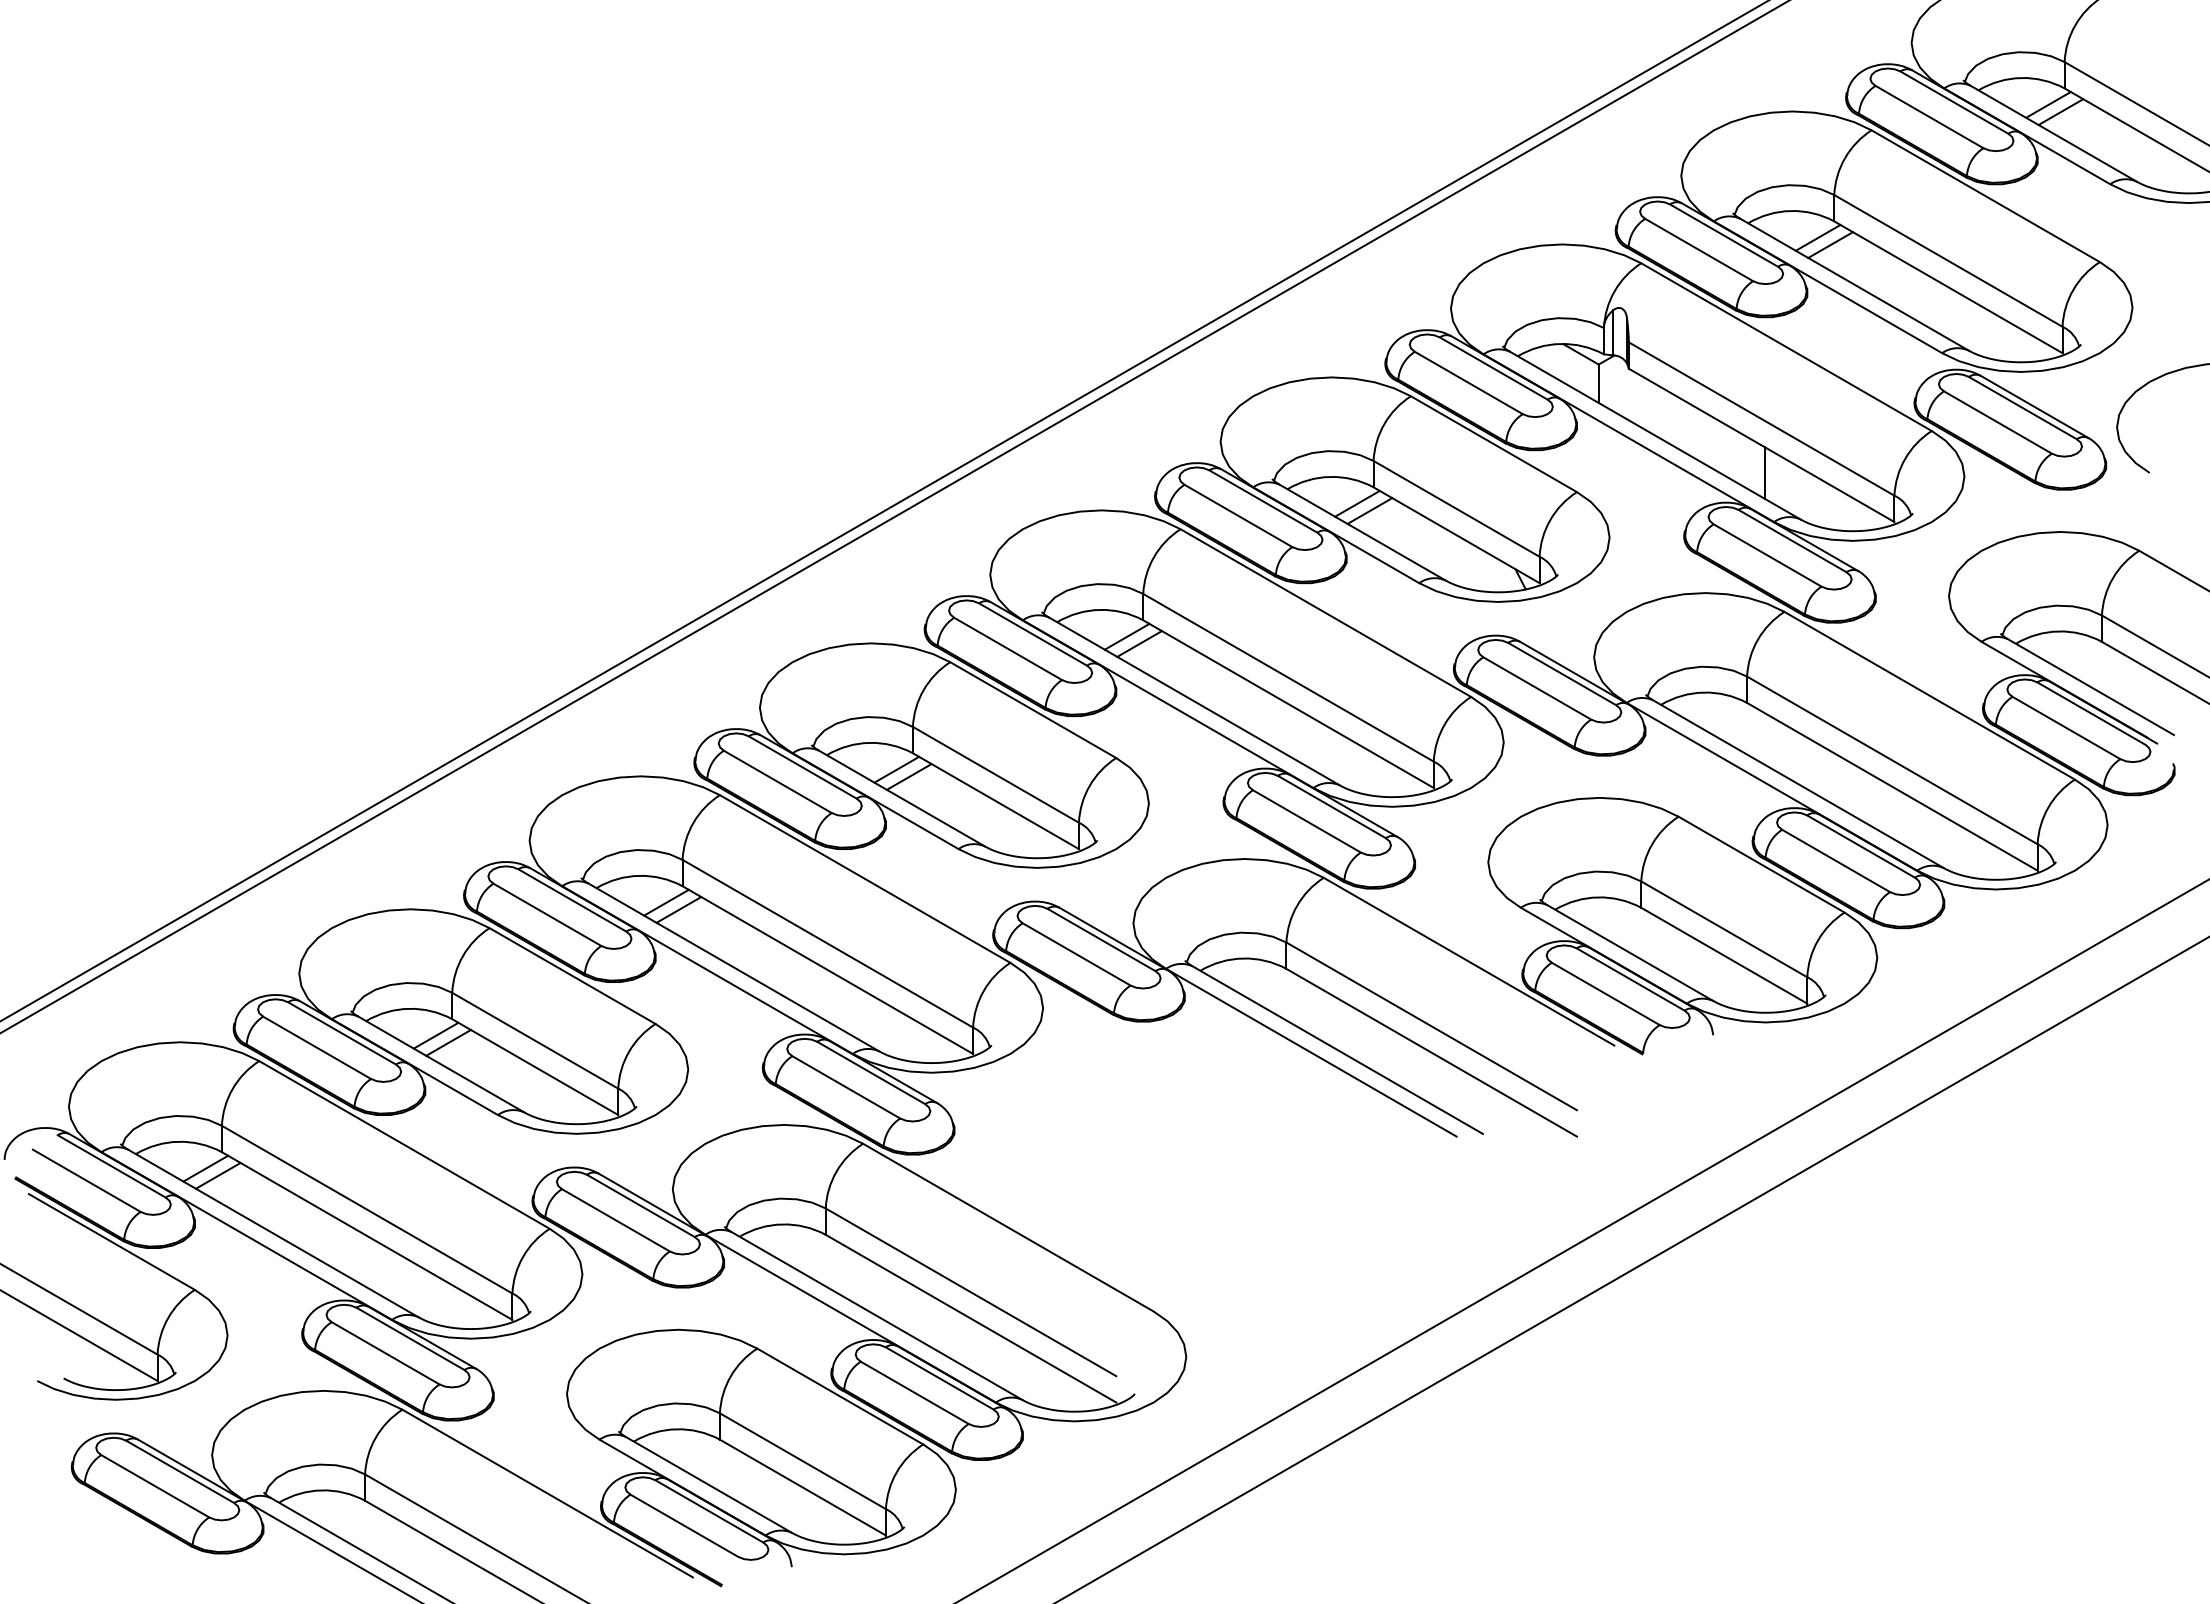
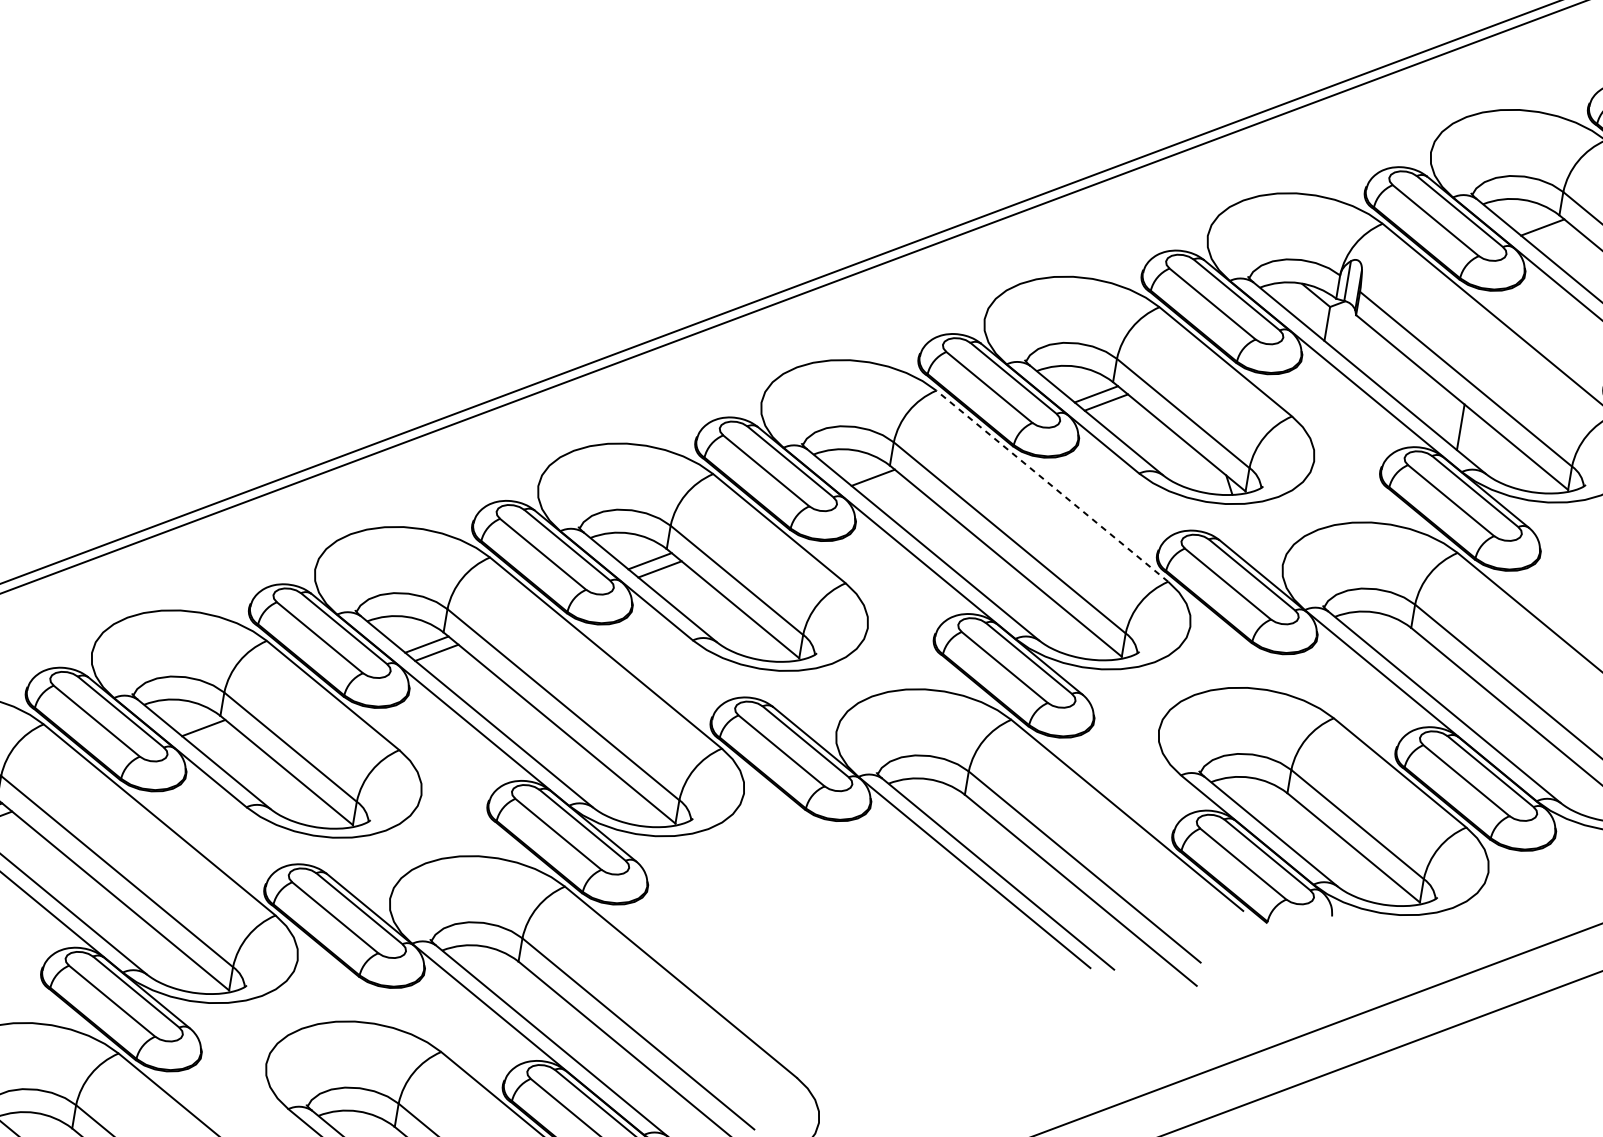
line: (1830, 244) -> (1552, 235), removed
line: (1325, 613) -> (1051, 486), solid -> dashed
line: (1139, 643) -> (883, 485), removed
line: (448, 1042) -> (213, 735), removed

